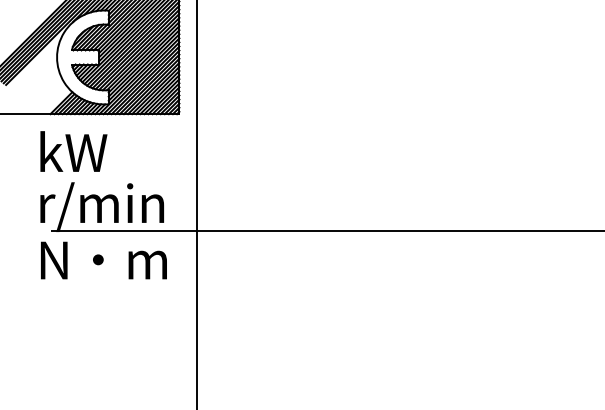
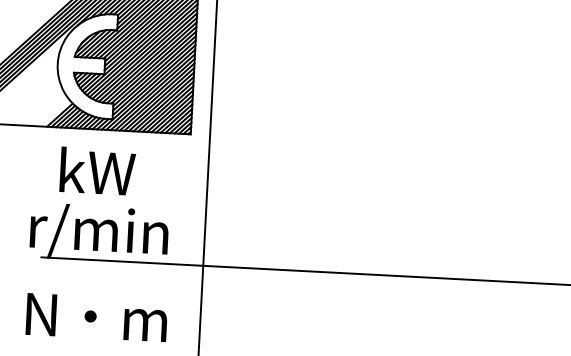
text: (73, 151) -> (97, 171), moved
text: (103, 260) -> (96, 317), moved

